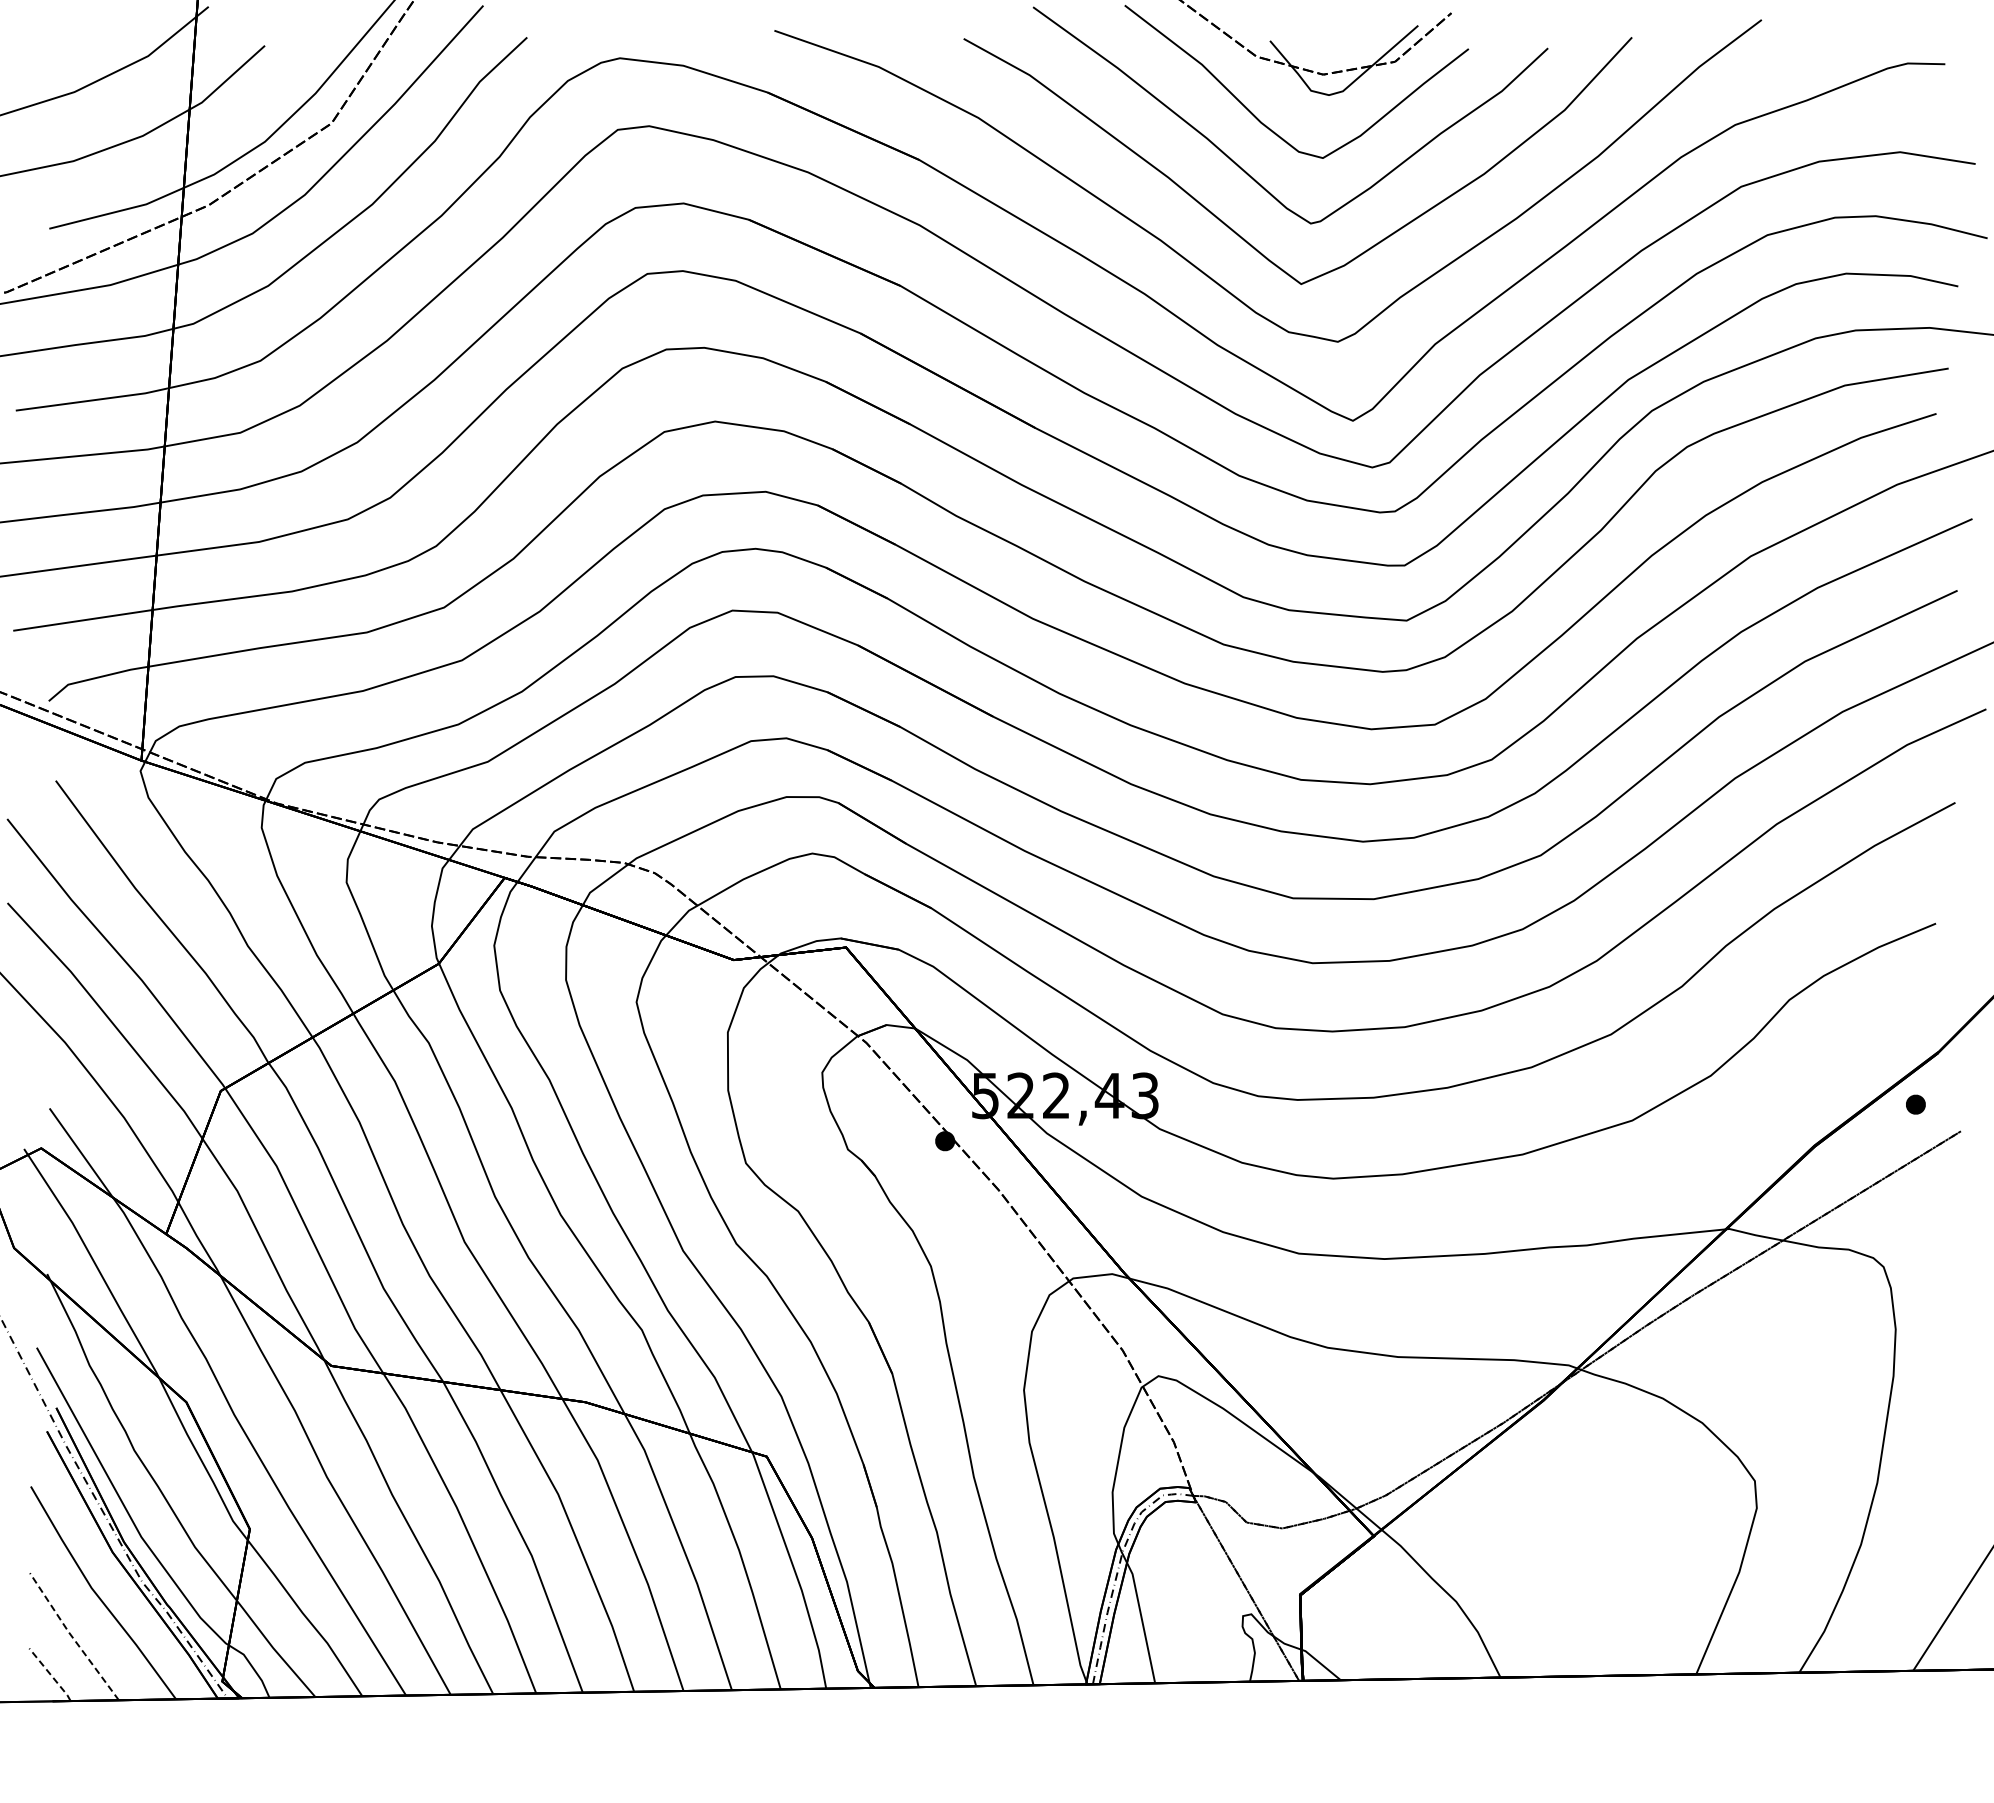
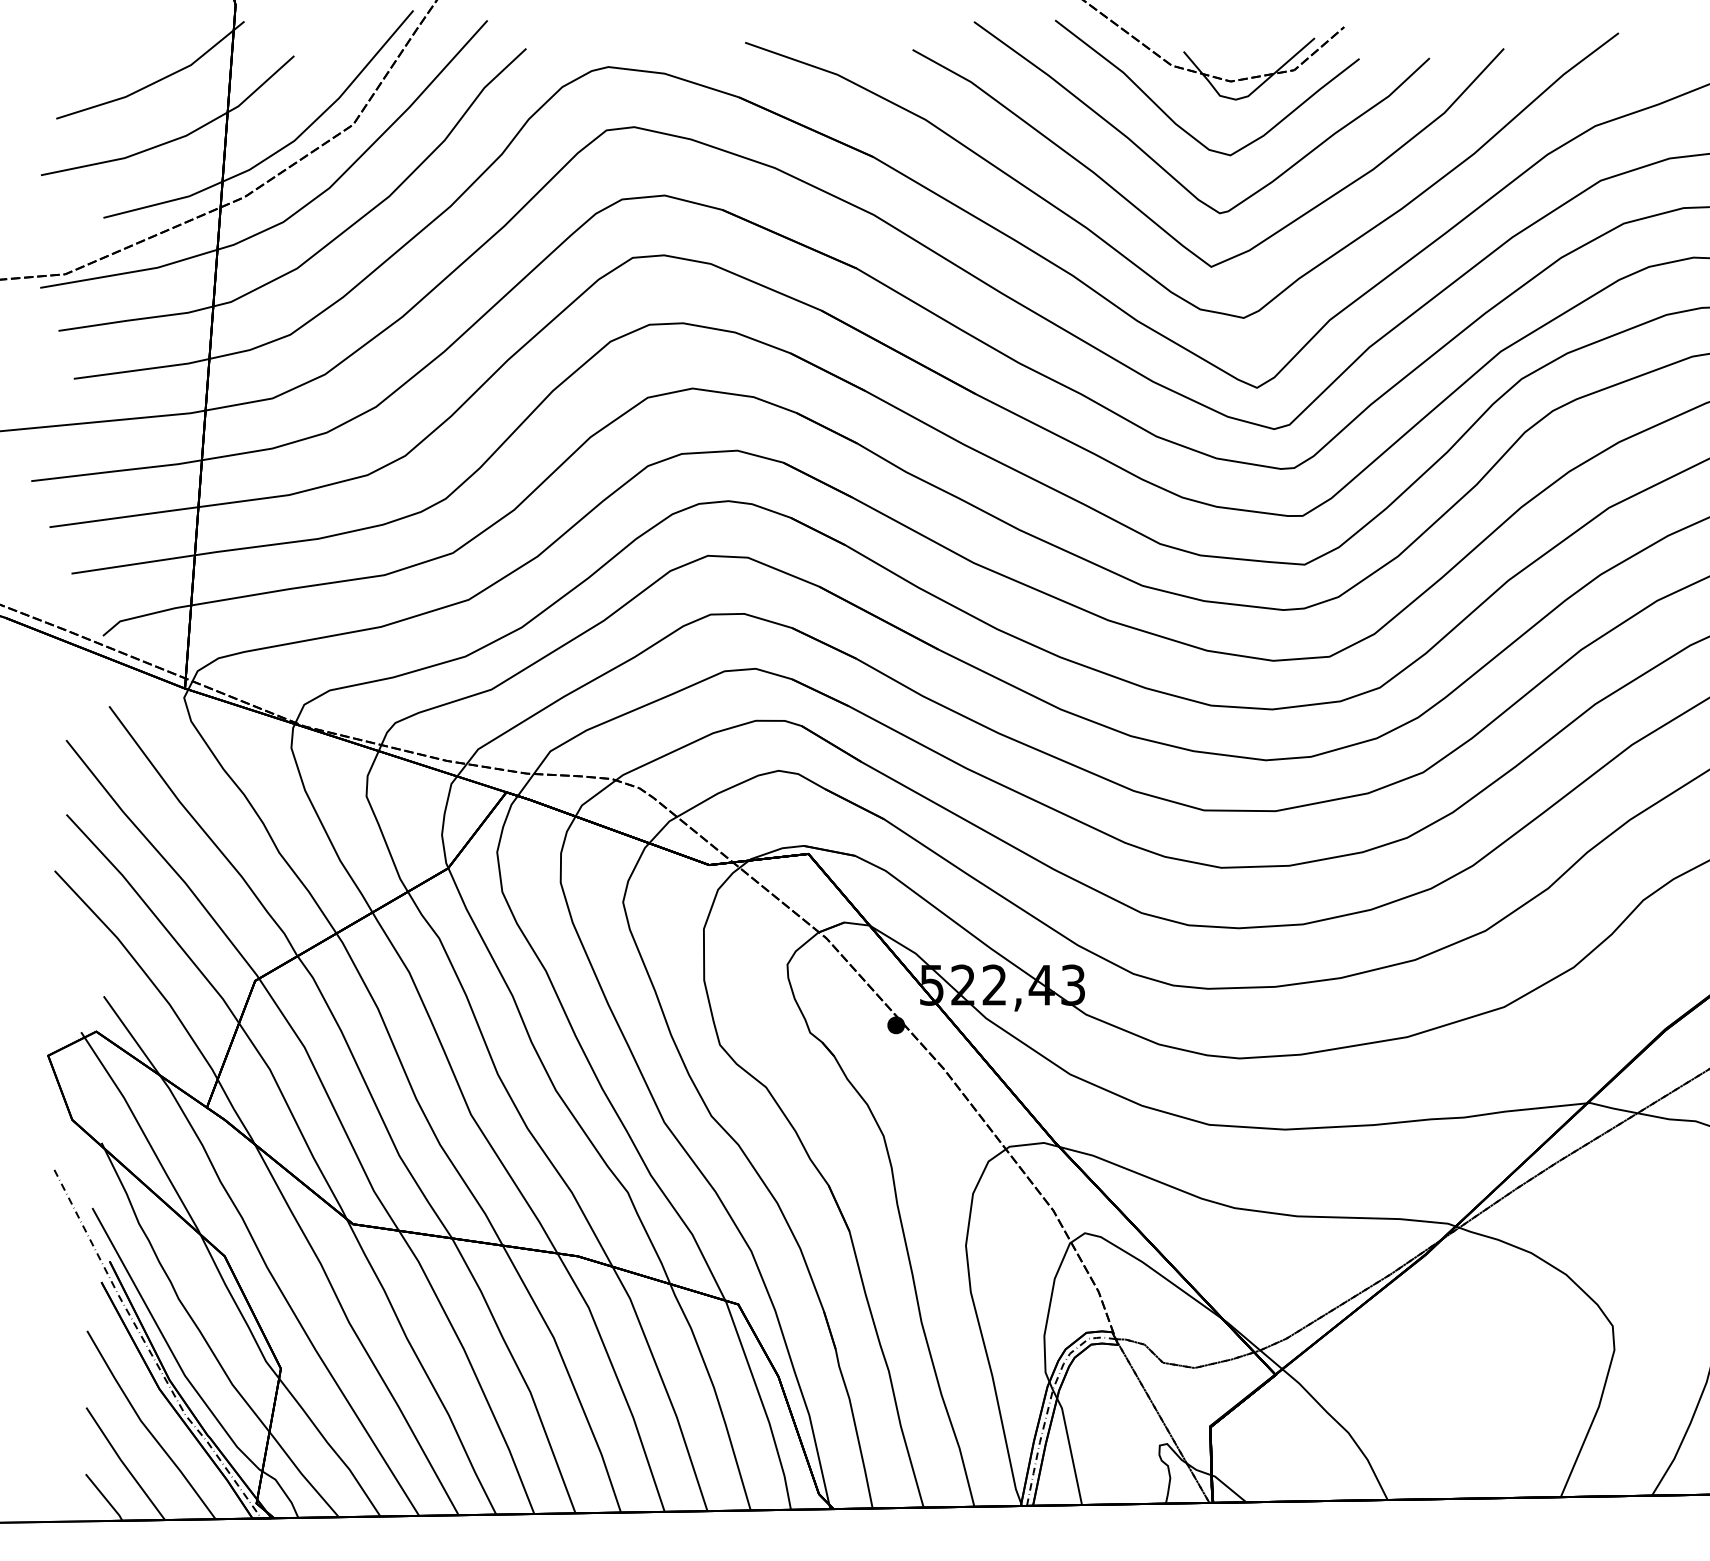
line: (72, 1637) -> (123, 1464), dashed -> solid
line: (50, 1674) -> (104, 1497), dashed -> solid

